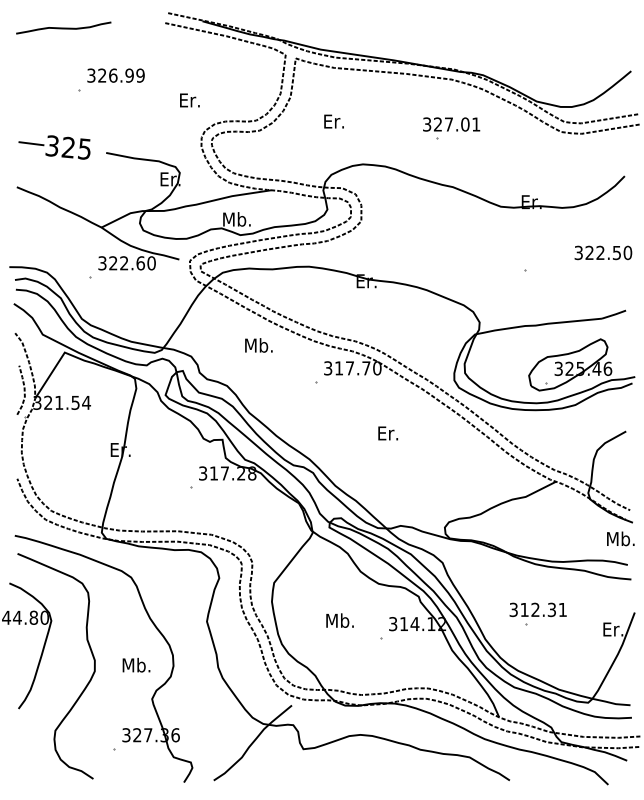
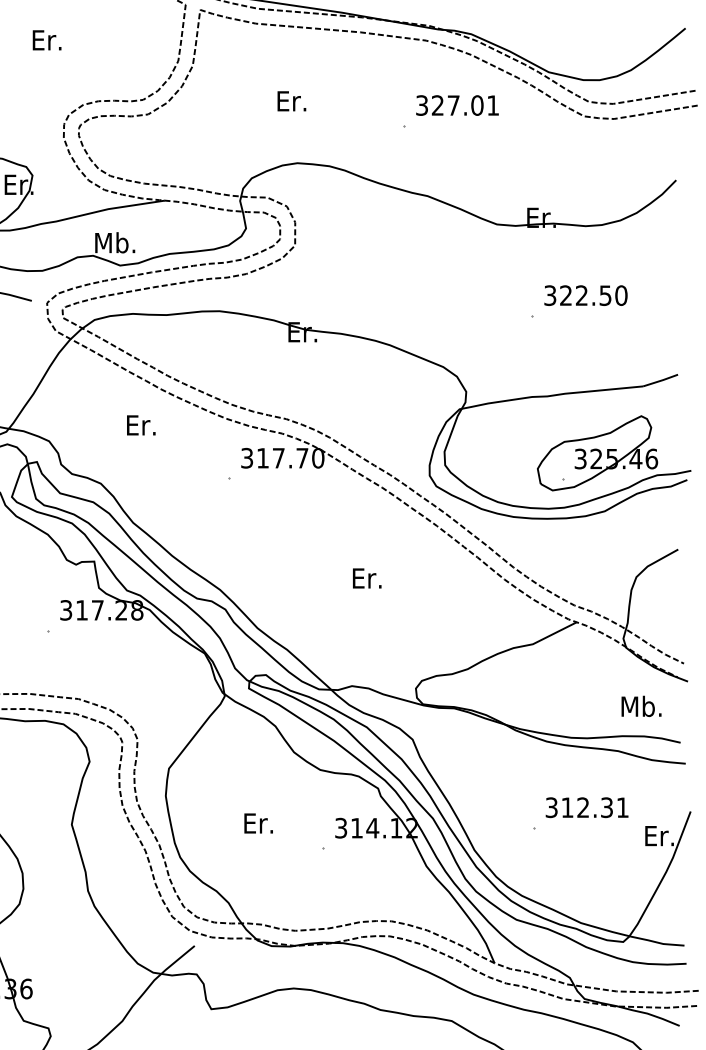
text: (189, 100) -> (46, 40), moved
text: (333, 121) -> (290, 101), moved
text: (451, 124) -> (457, 105), moved
text: (603, 252) -> (586, 295), moved
text: (259, 345) -> (147, 425), Mb. -> Er.
text: (388, 433) -> (367, 578), moved
text: (620, 538) -> (641, 705), moved
text: (537, 609) -> (586, 807), moved
text: (340, 620) -> (264, 823), Mb. -> Er.

